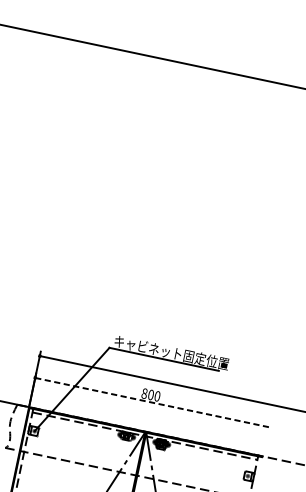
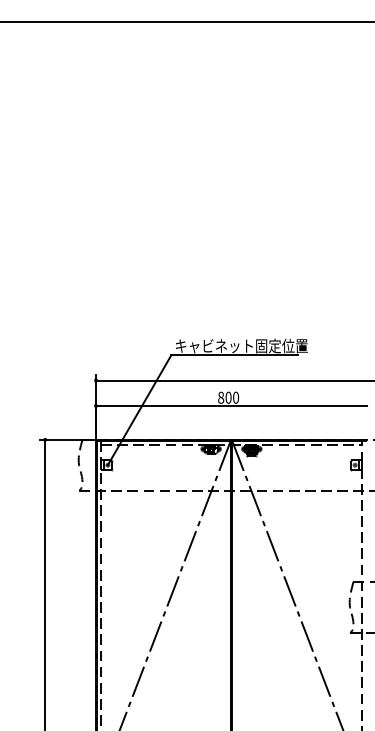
line: (152, 402) -> (231, 405), dashed -> solid

